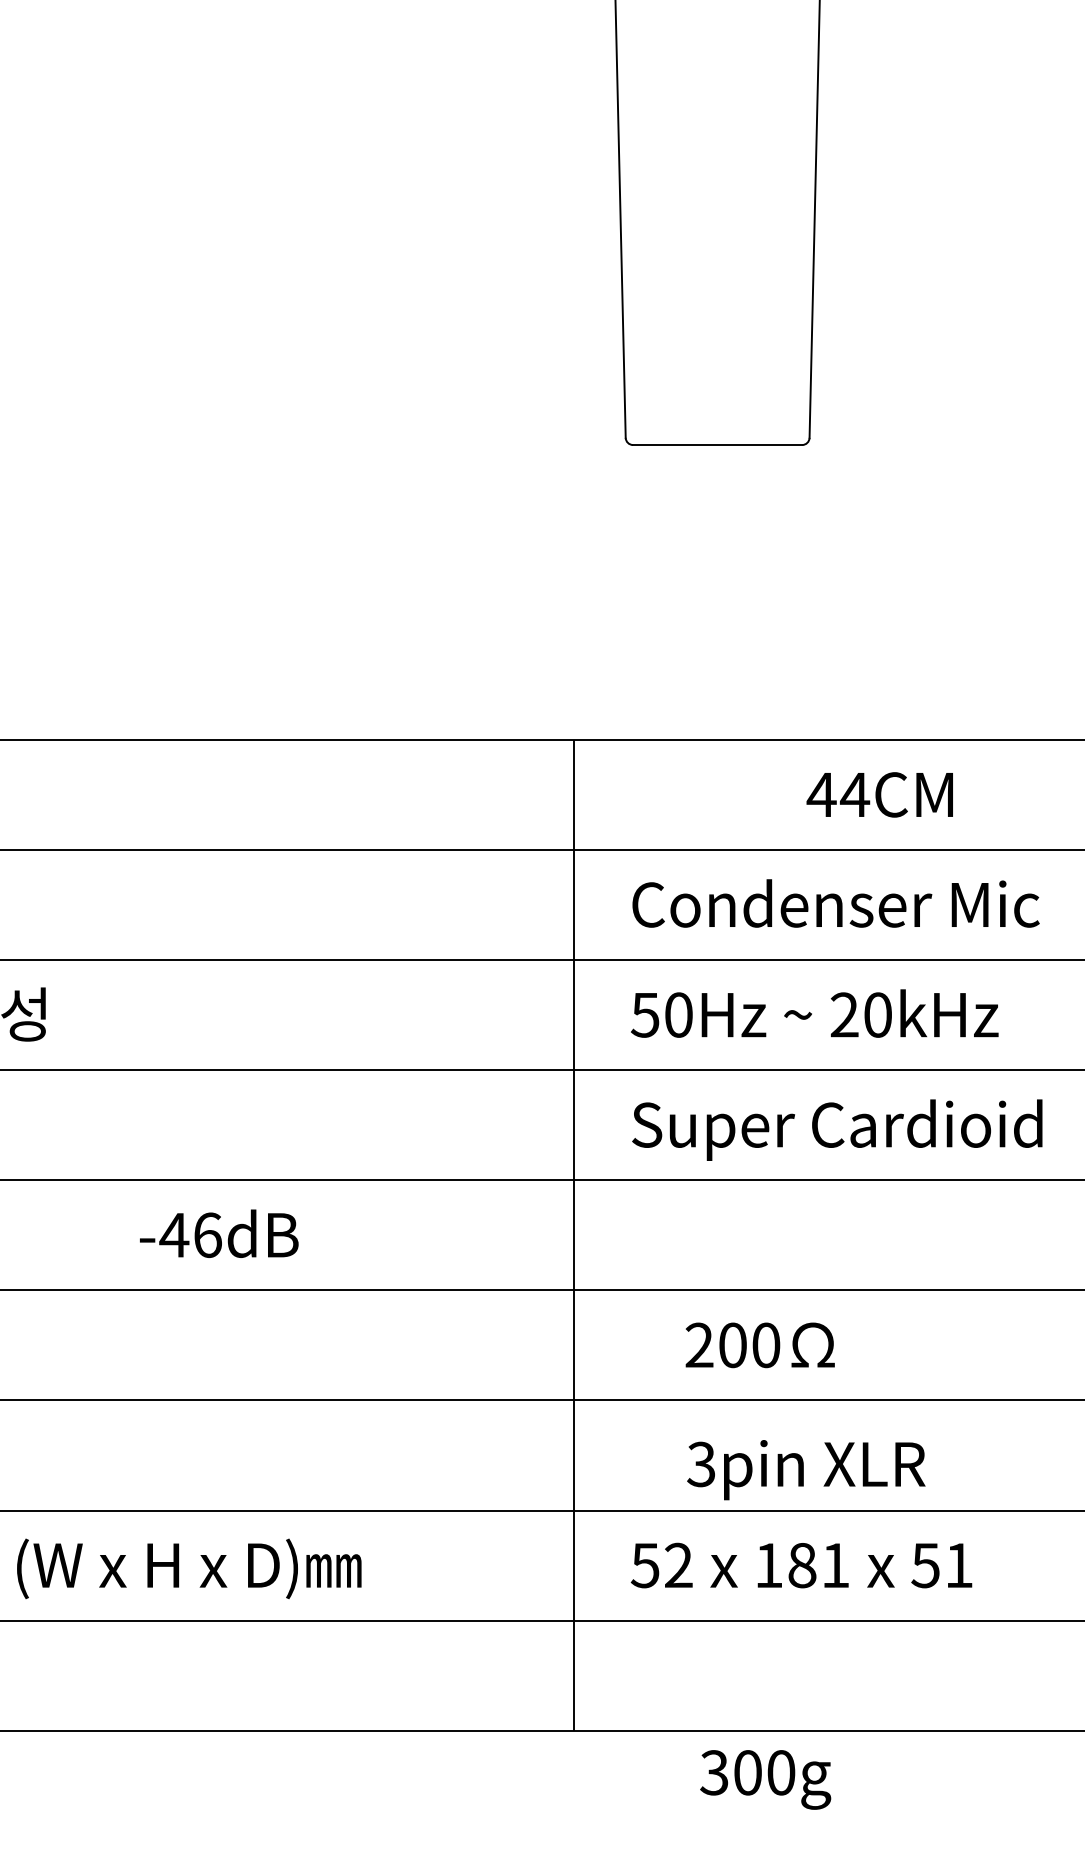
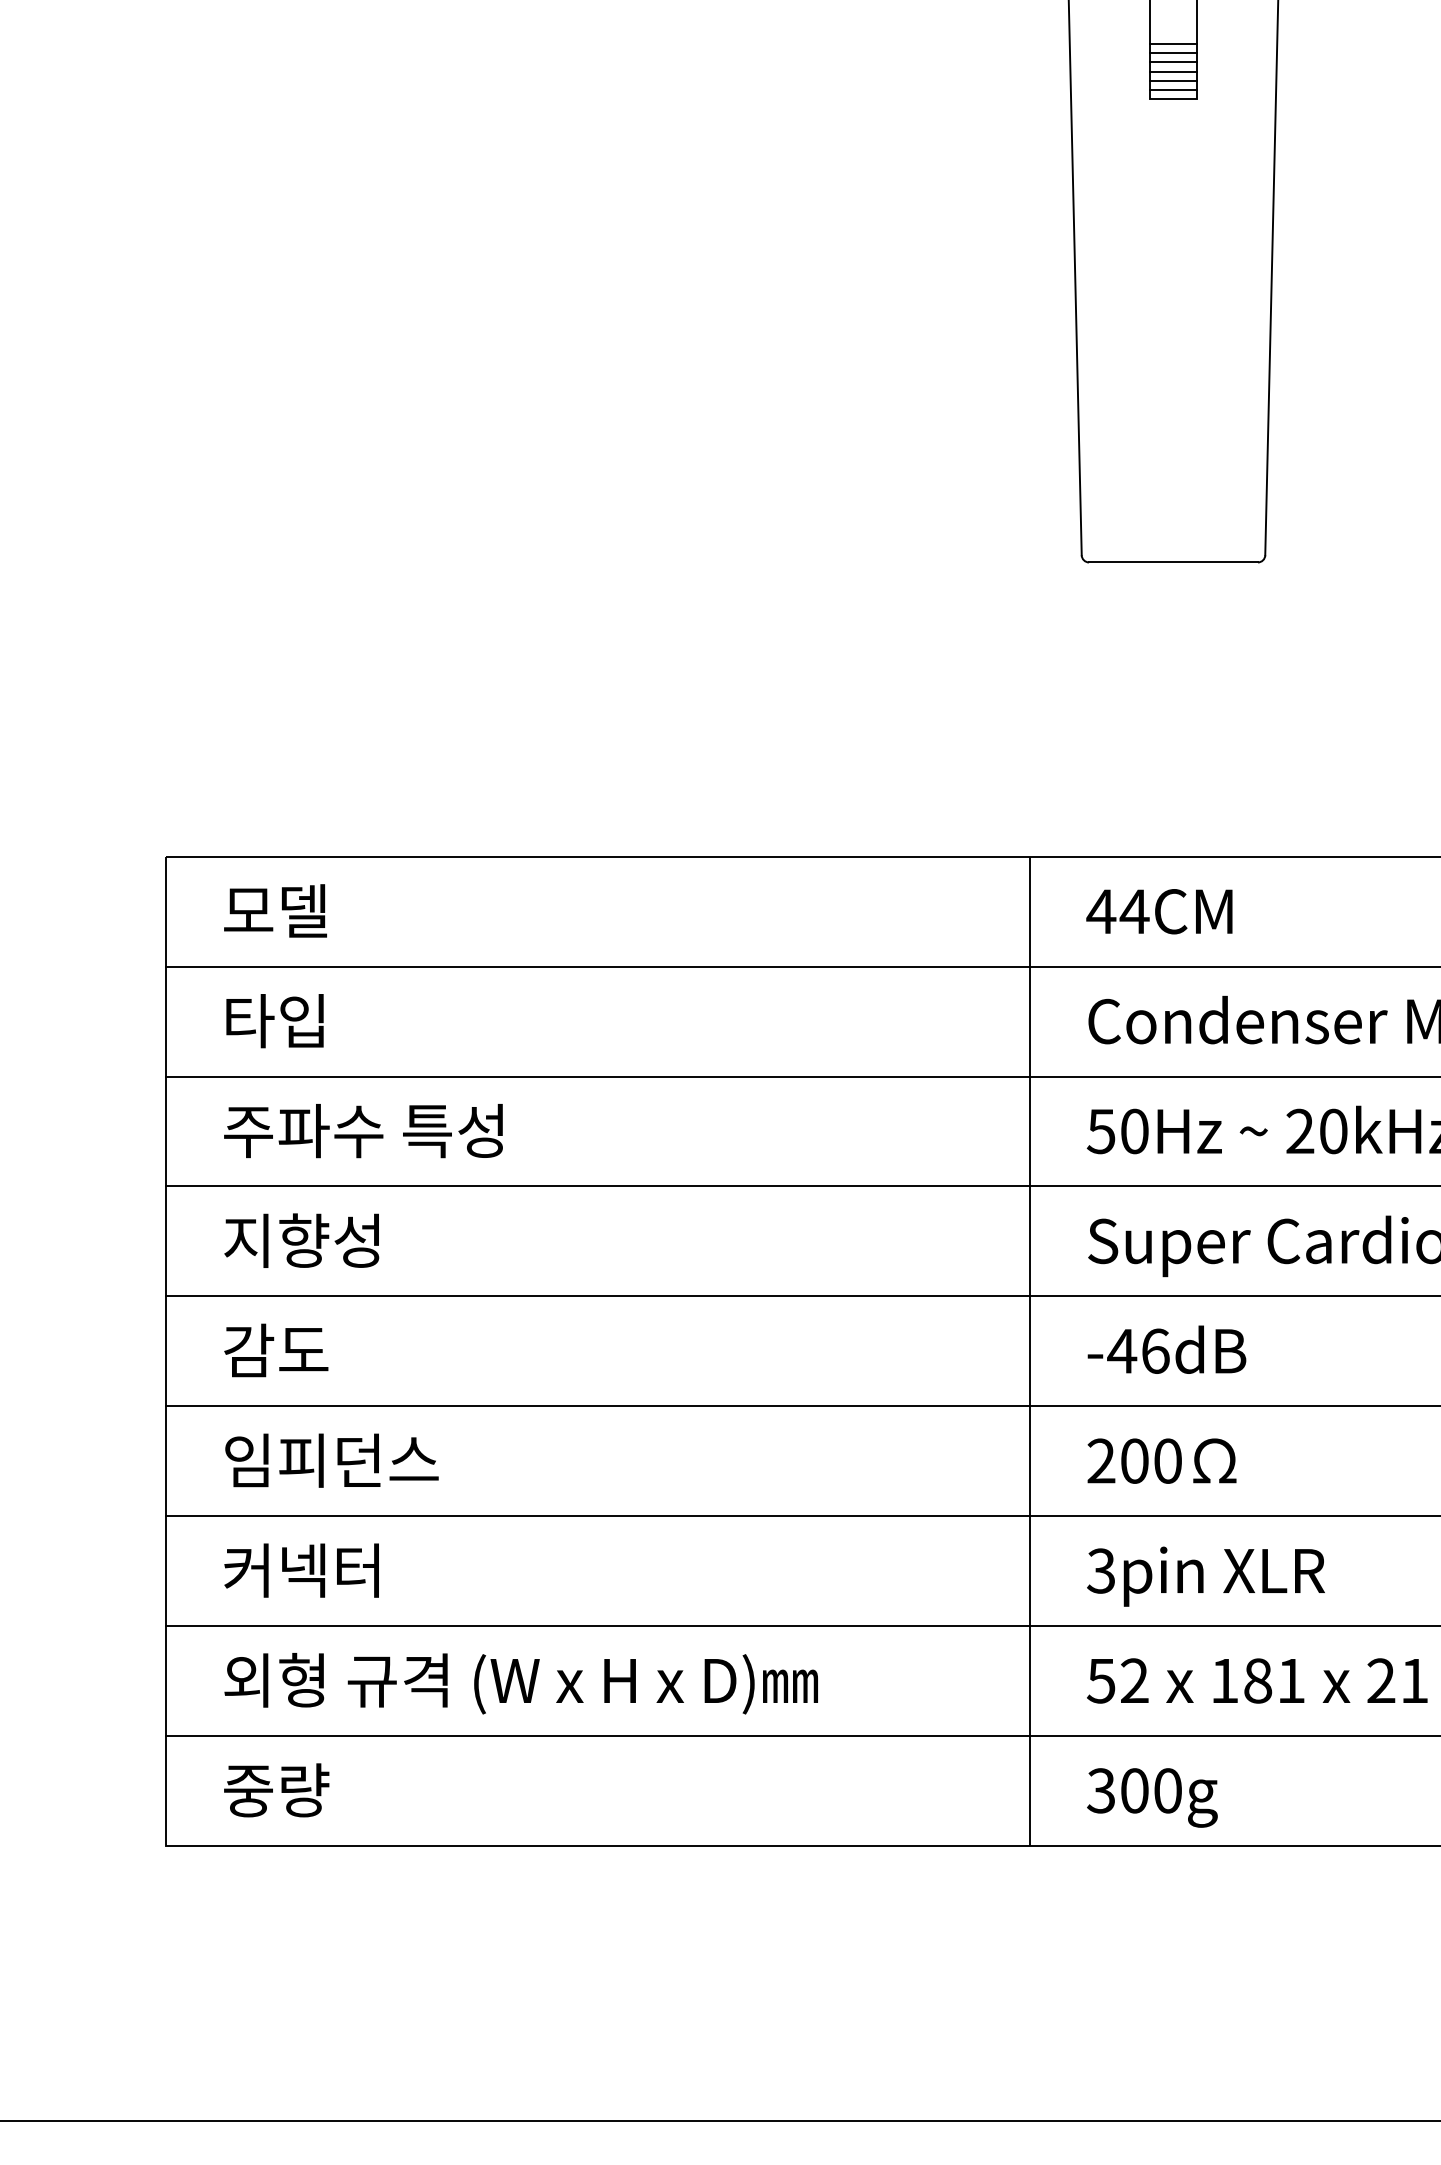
text: (879, 794) -> (1159, 911), moved
text: (218, 1233) -> (1166, 1349), moved
text: (759, 1344) -> (1161, 1460), moved
text: (805, 1469) -> (1205, 1576), moved
text: (925, 1565) -> (1380, 1680), 51 -> 21
text: (765, 1779) -> (1152, 1797), moved

